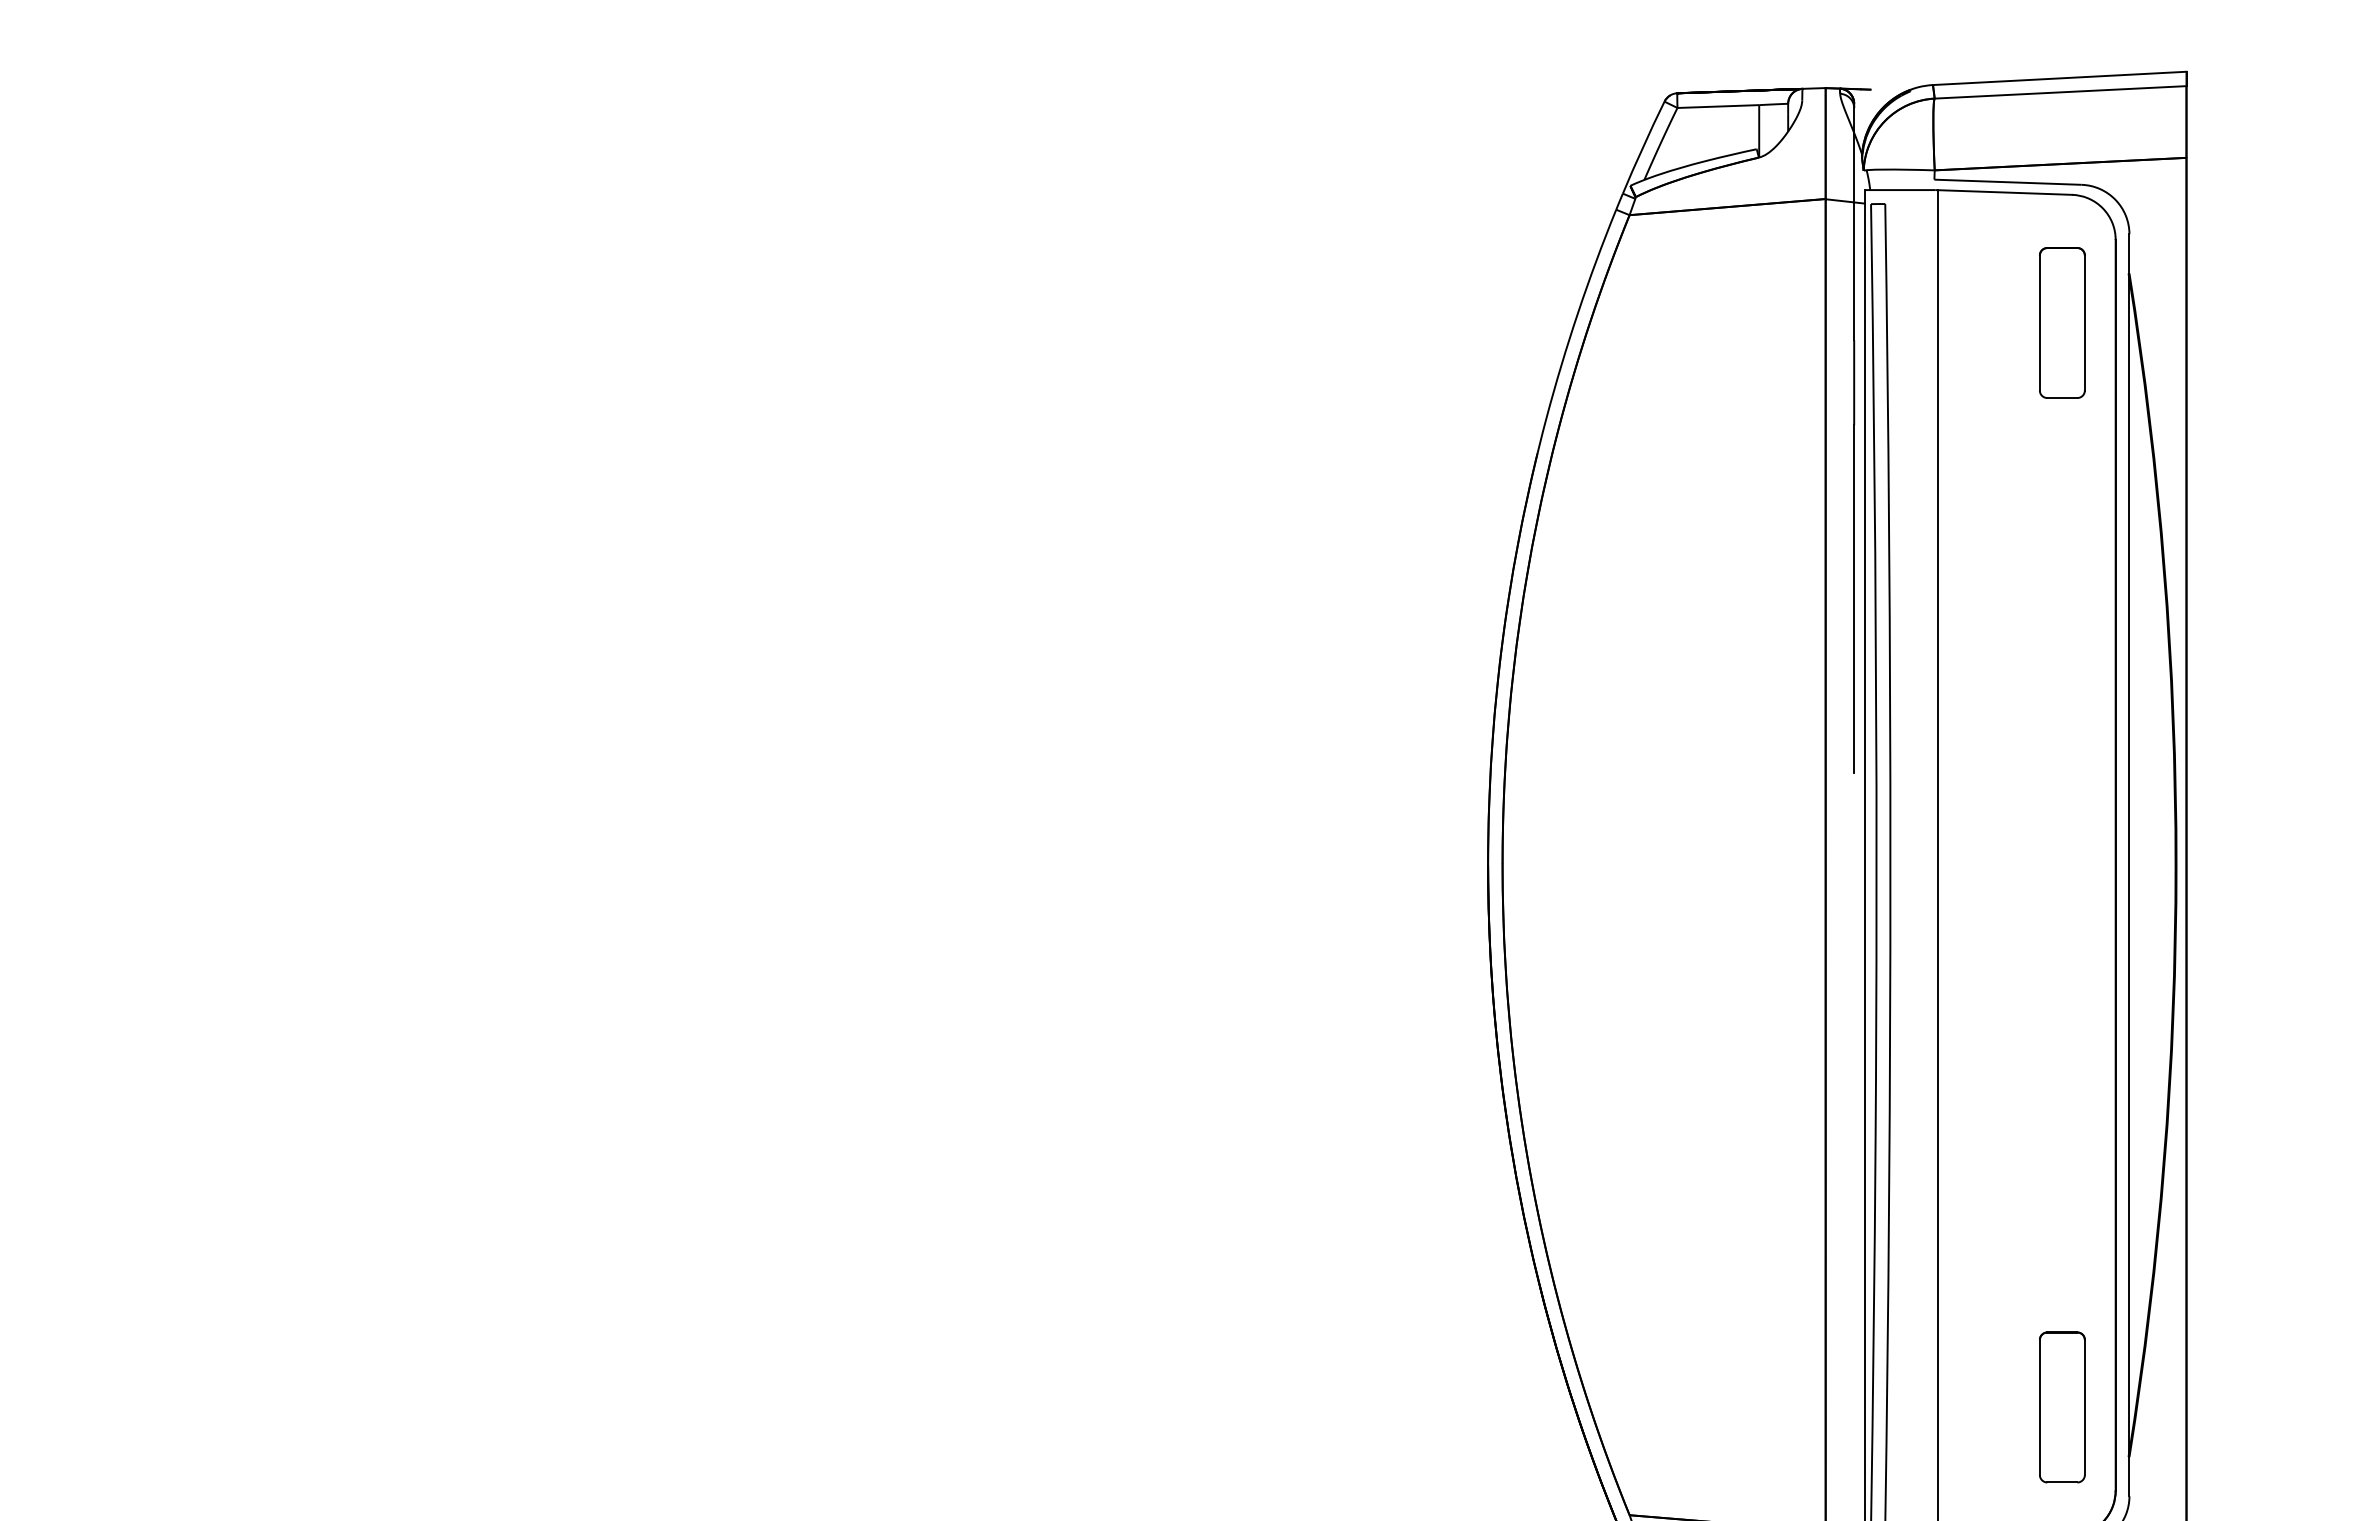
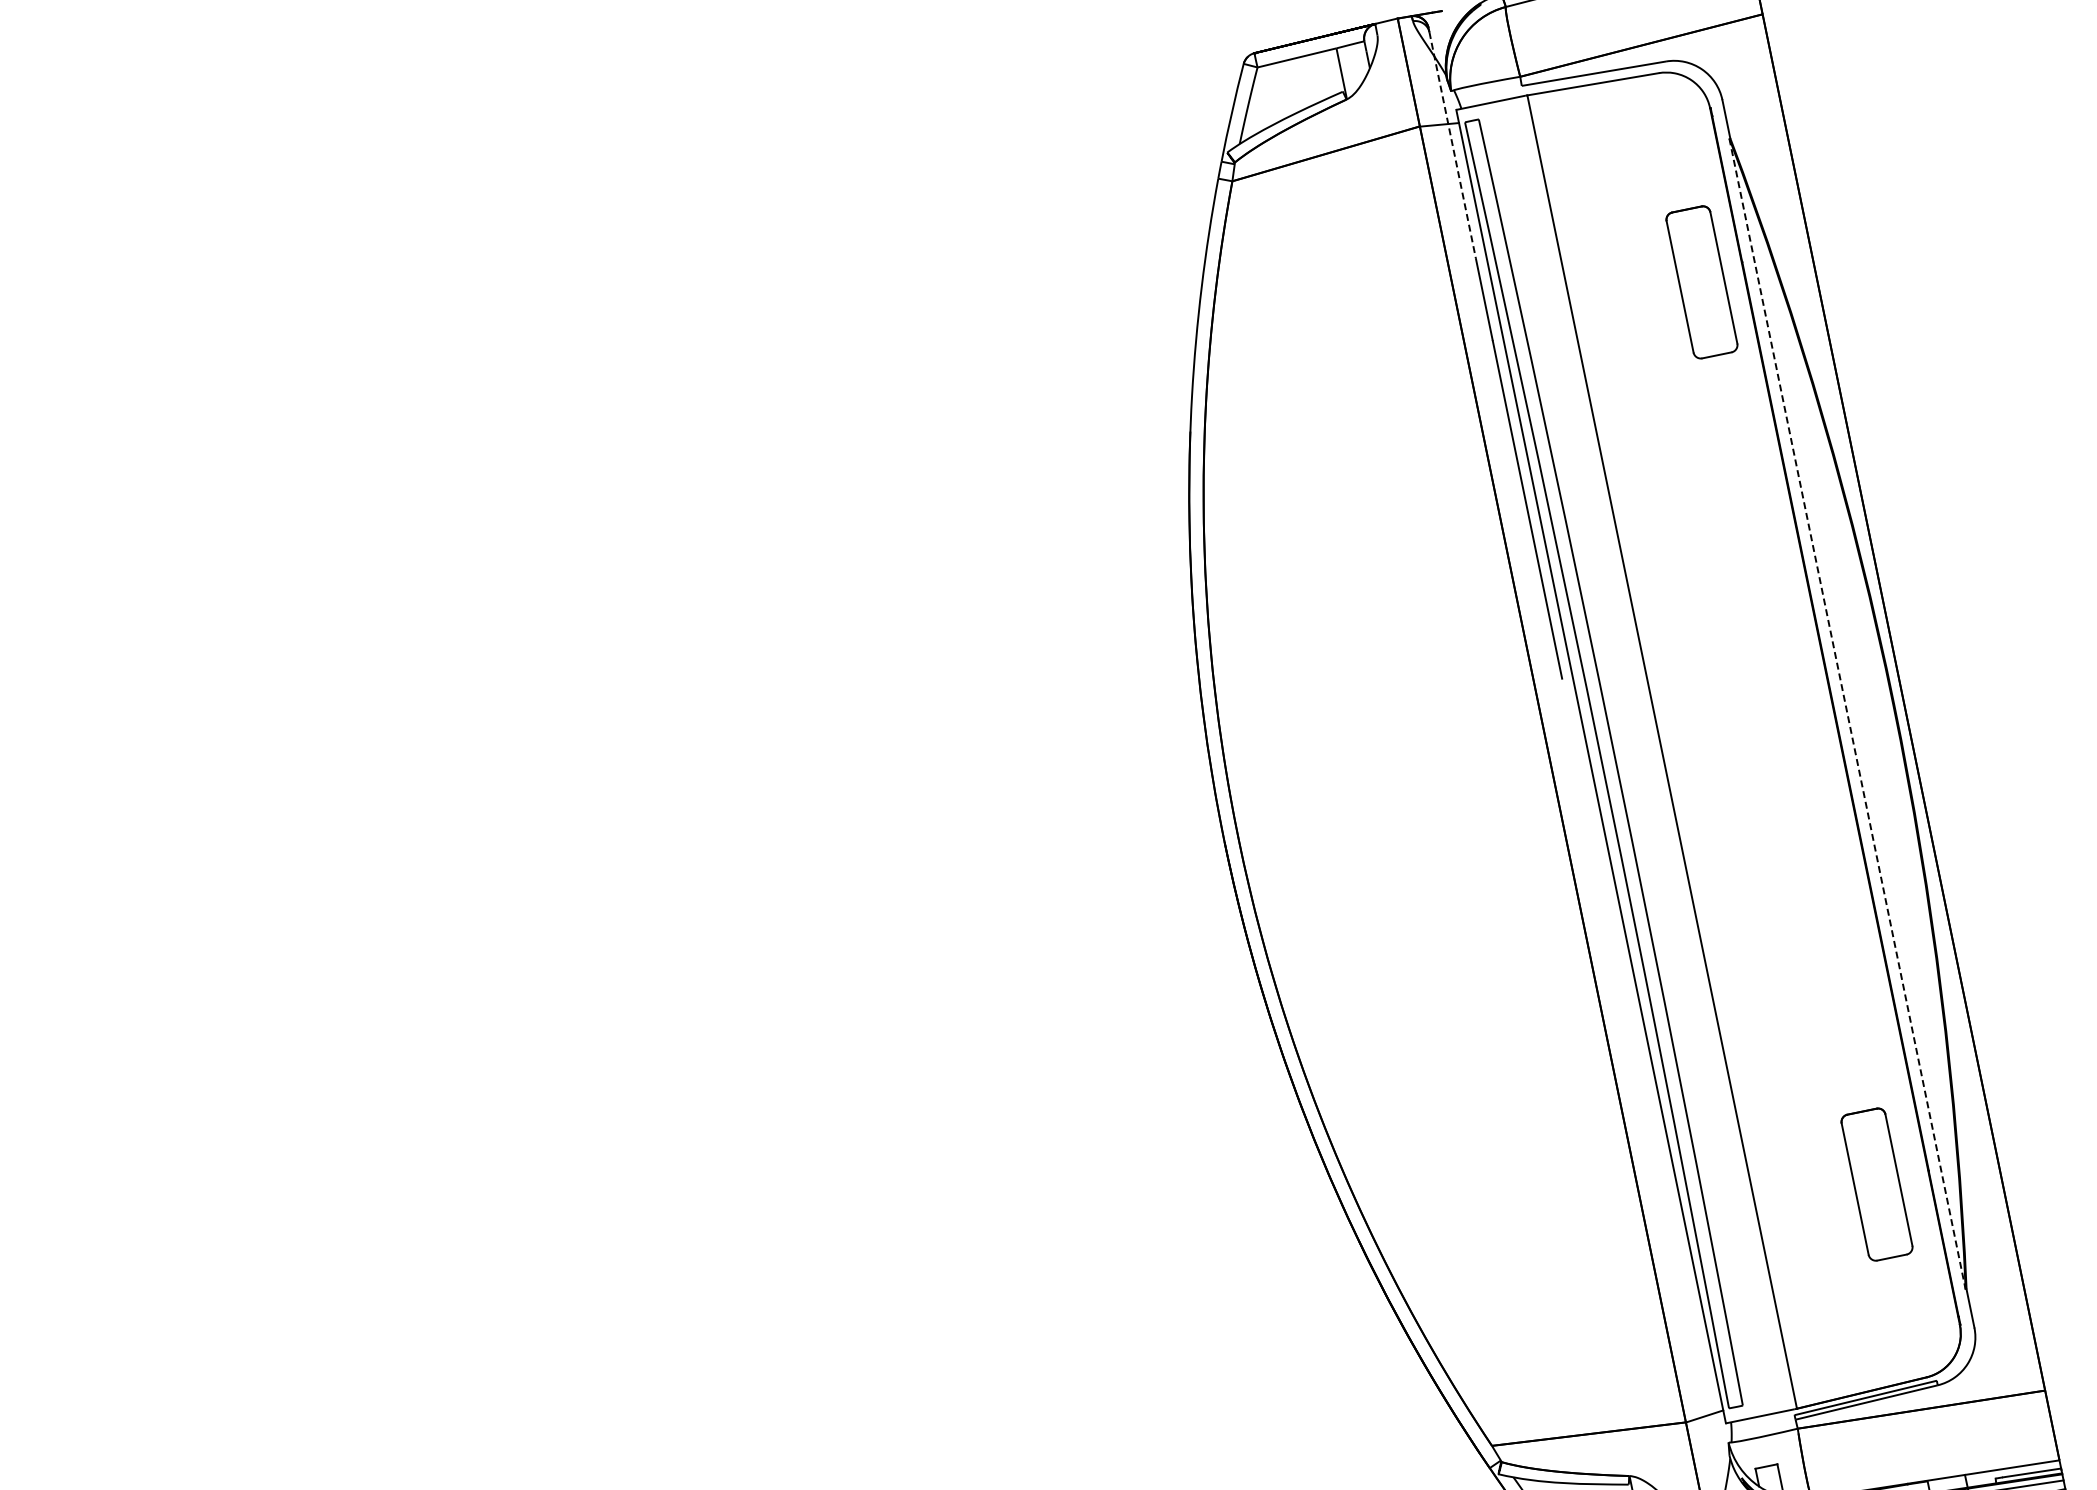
line: (1854, 224) -> (1453, 145), solid -> dashed
part: (2062, 322) -> (1702, 281), moved
line: (2128, 865) -> (1847, 714), solid -> dashed
part: (2062, 1407) -> (1877, 1184), moved

